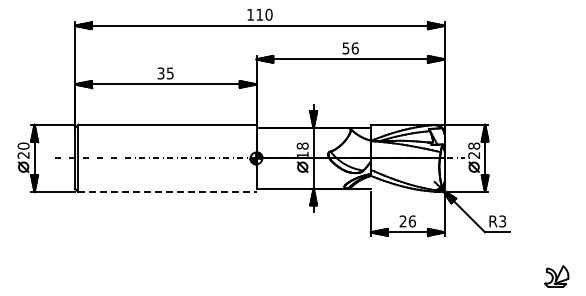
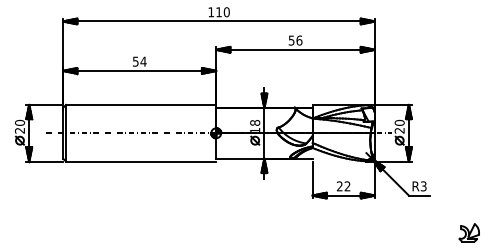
text: (166, 73) -> (140, 61), 35 -> 54
text: (473, 145) -> (399, 122), 28 -> 20
line: (167, 192) -> (141, 162), dashed -> solid
text: (412, 221) -> (347, 186), 26 -> 22

